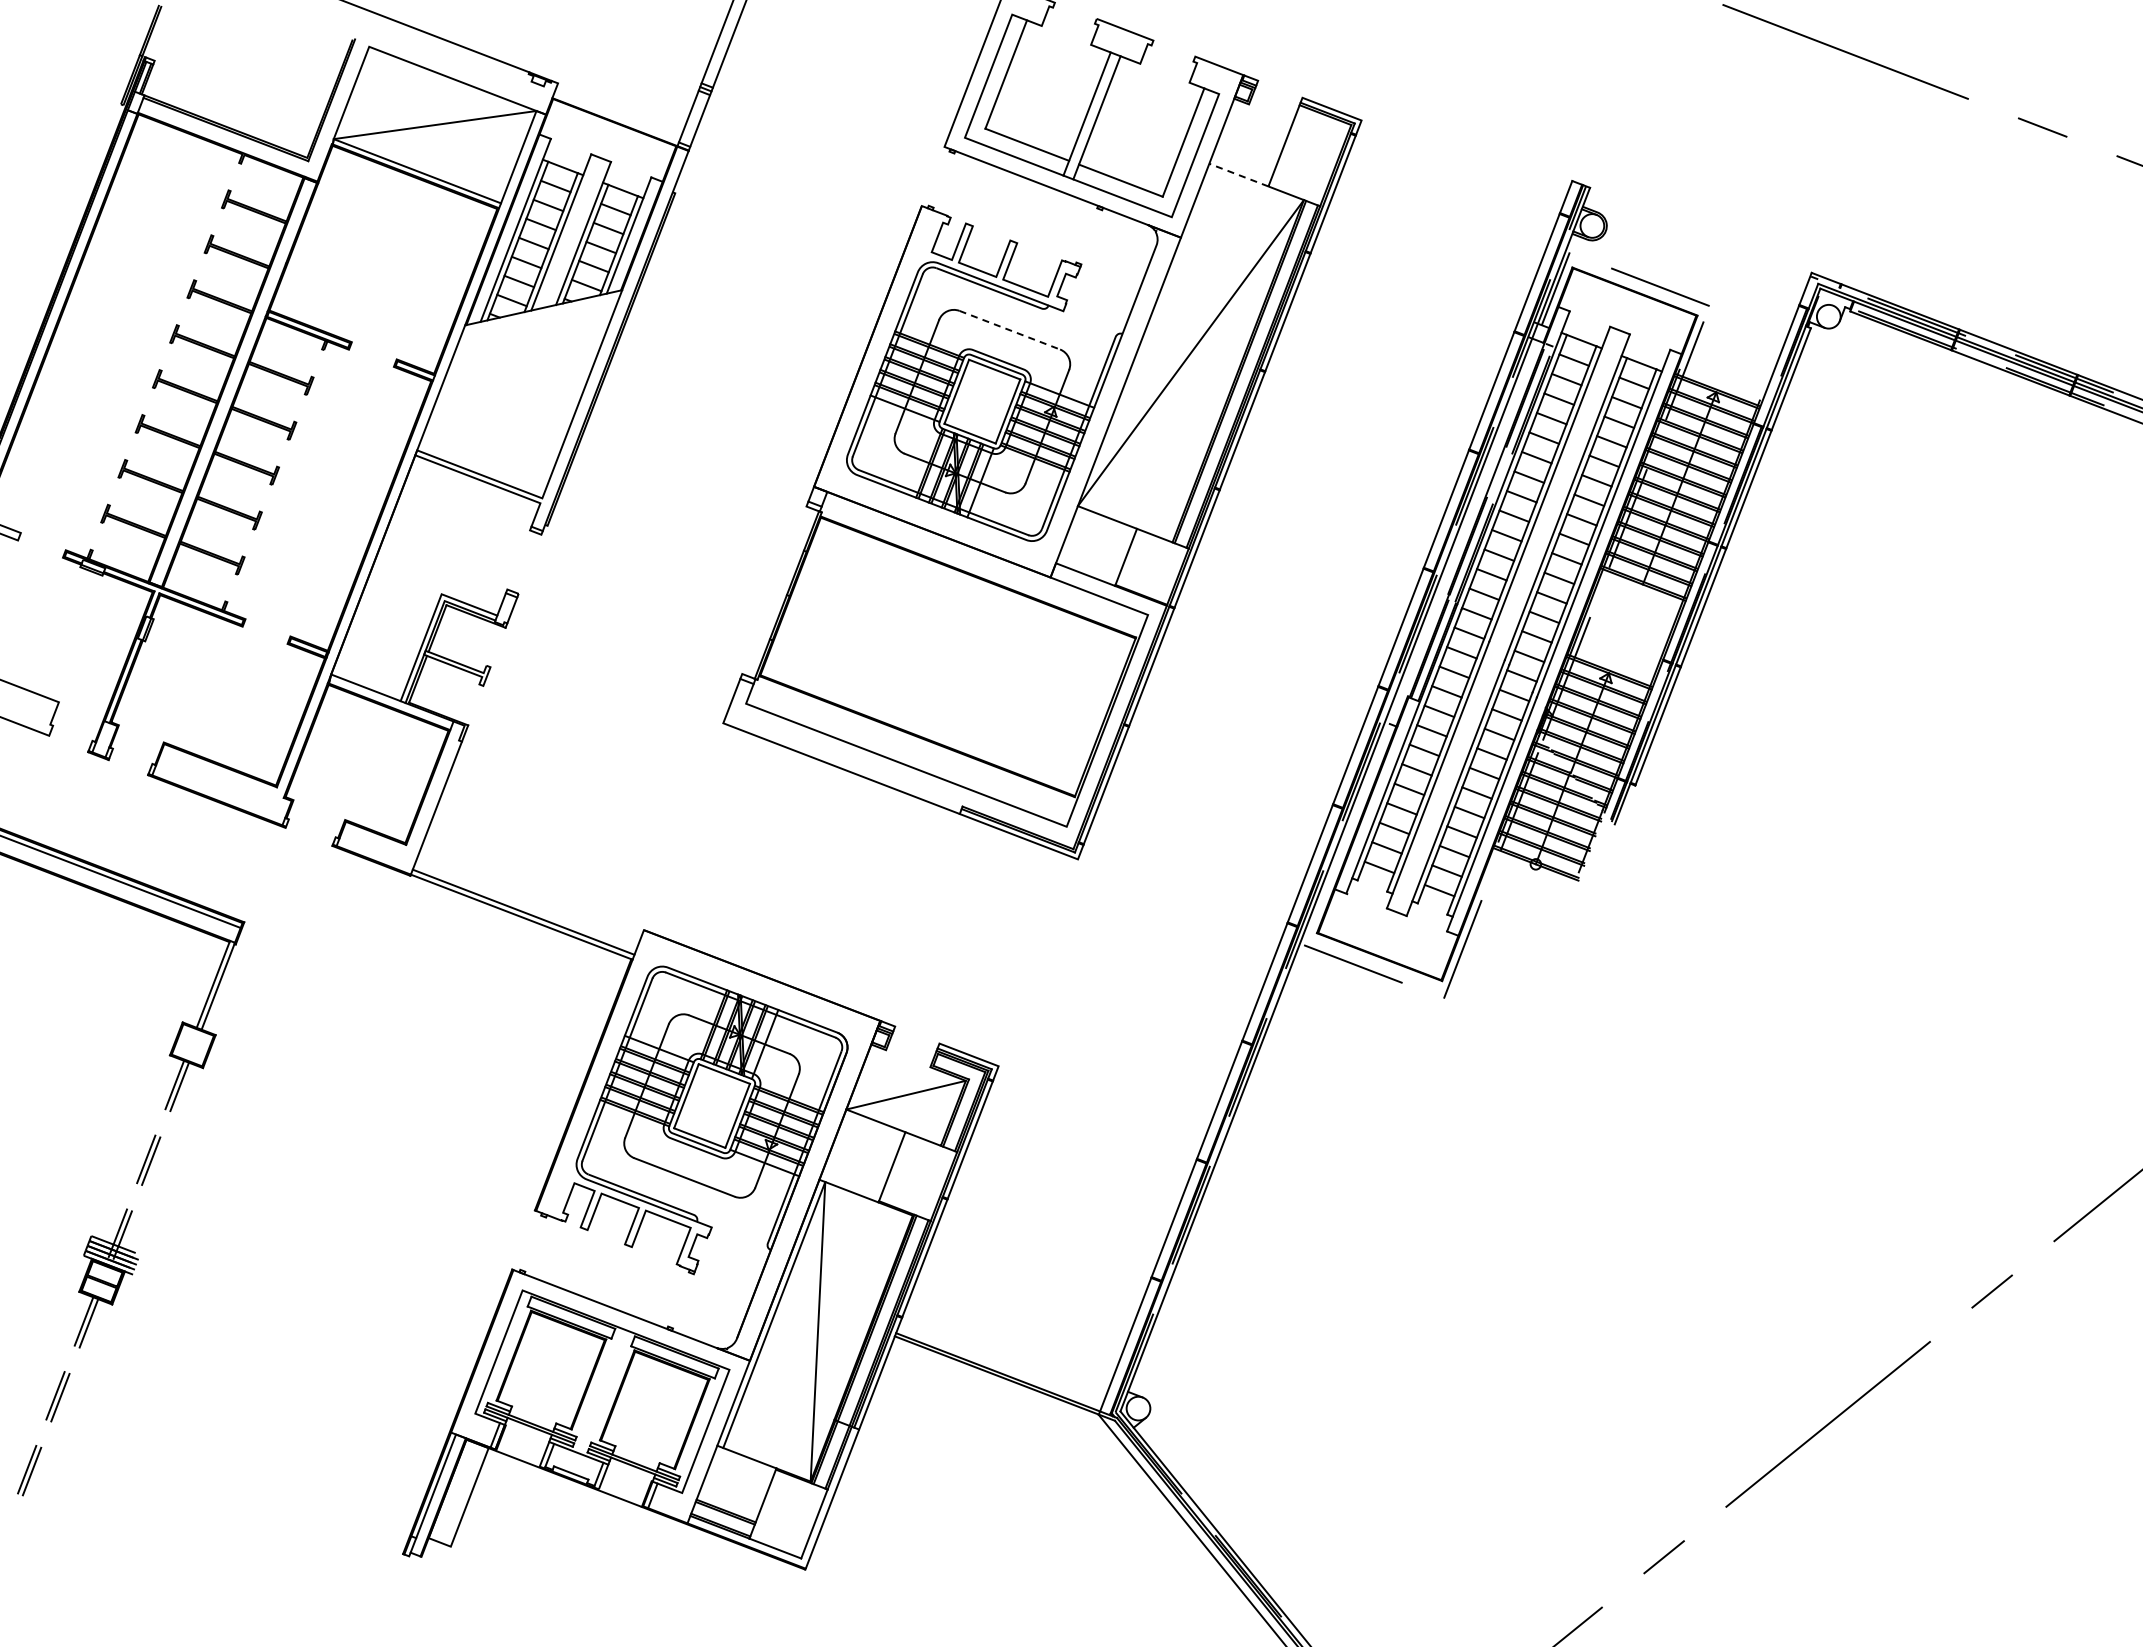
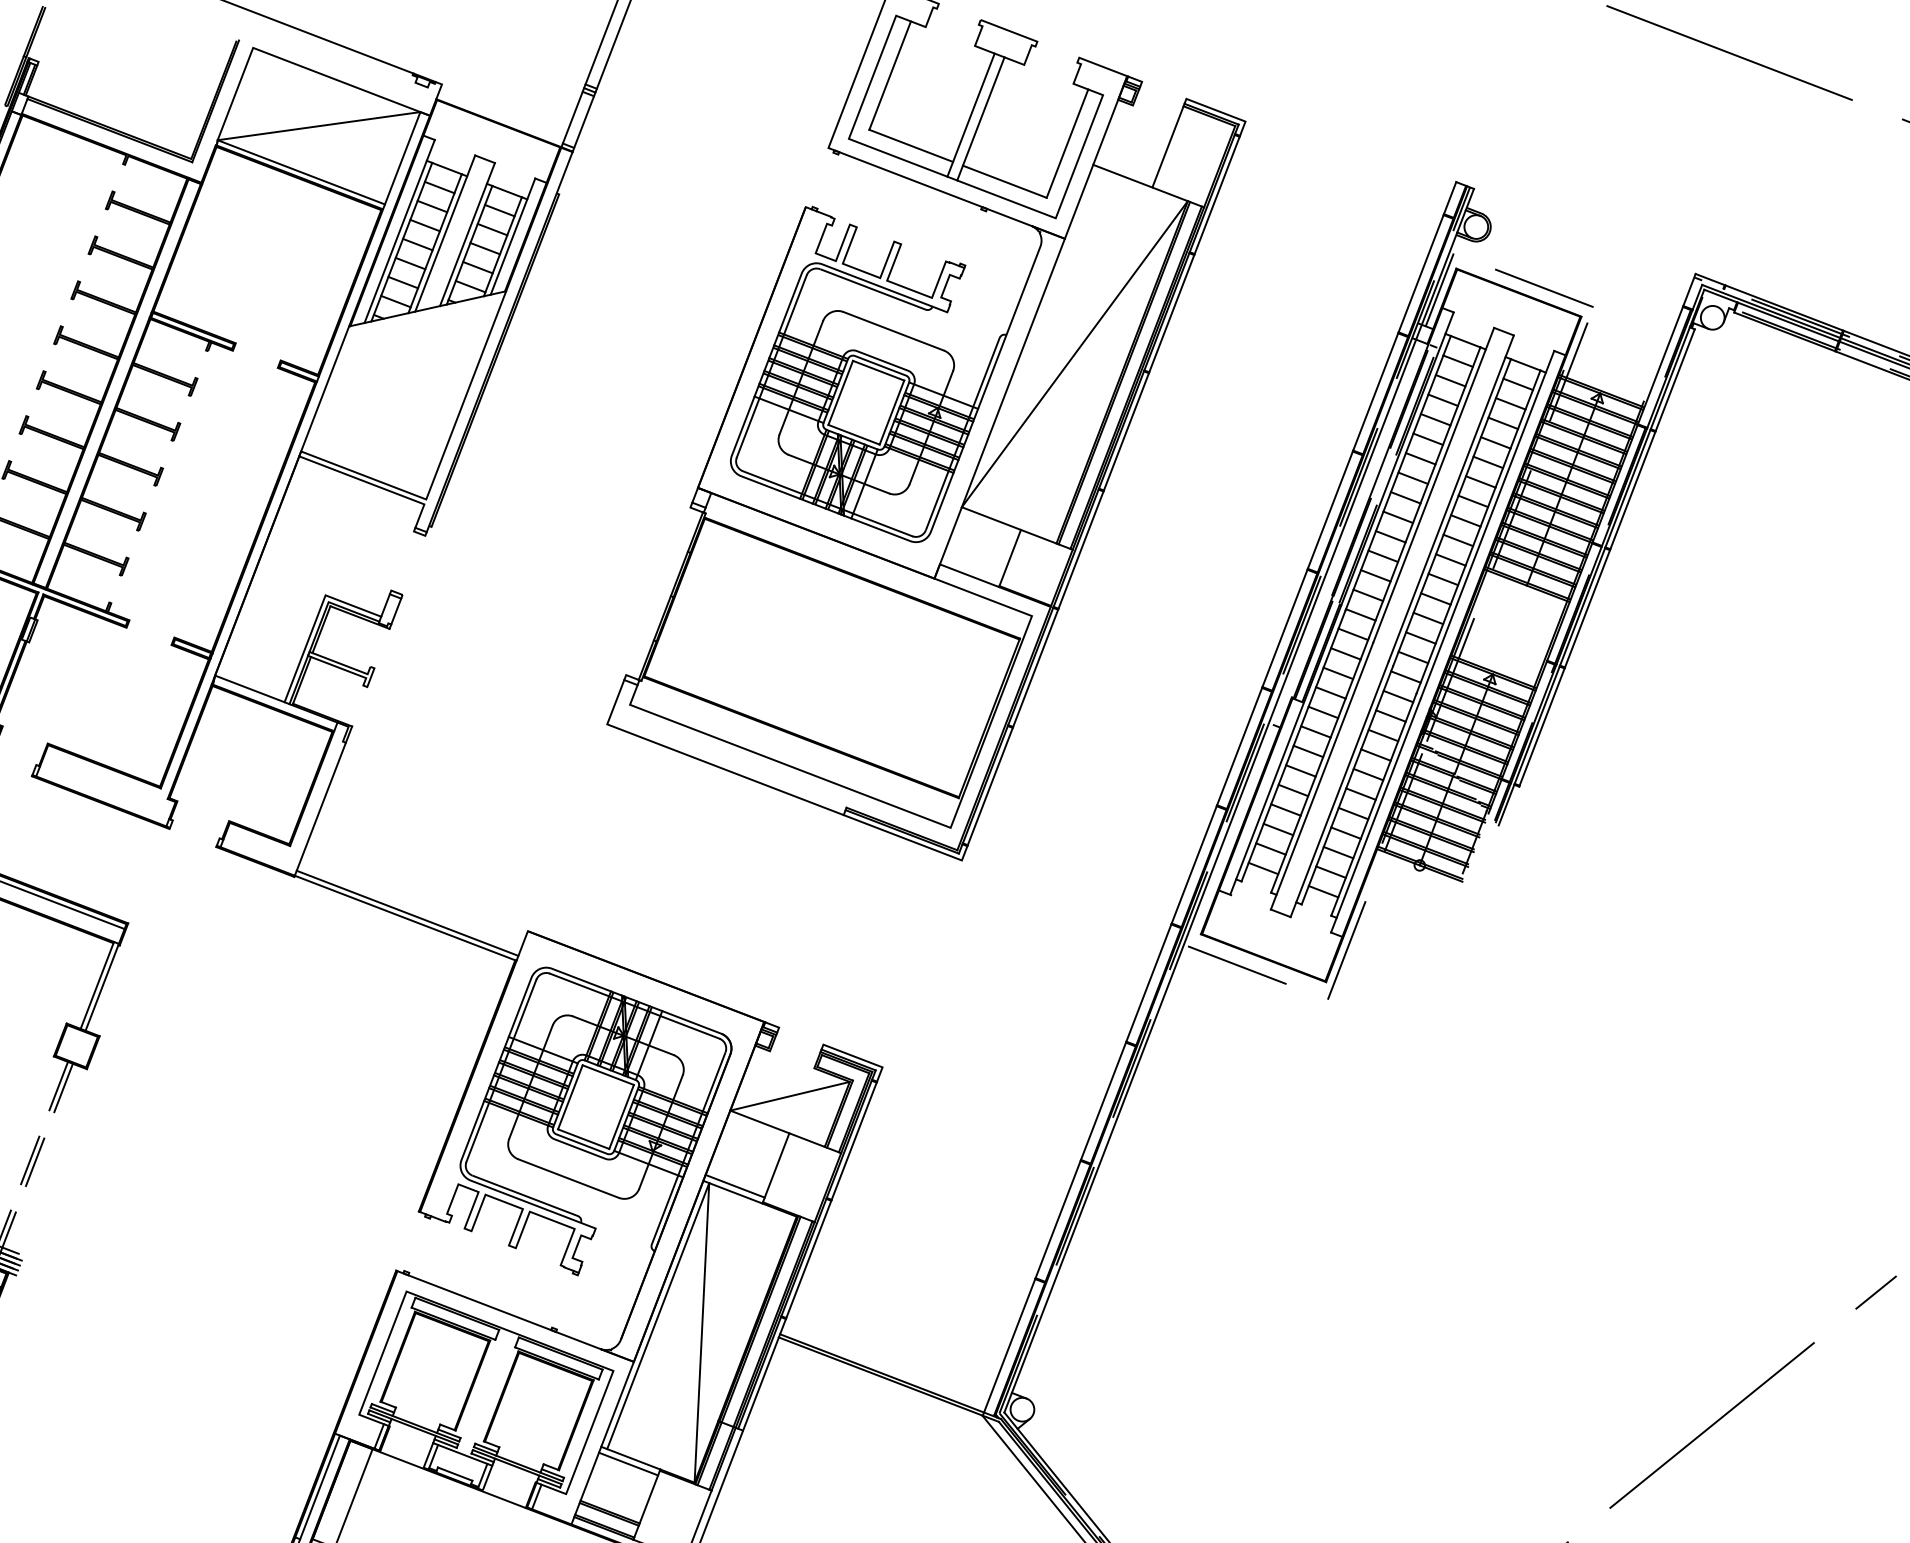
line: (1238, 175) -> (1122, 176), dashed -> solid
line: (1009, 330) -> (893, 331), dashed -> solid
line: (850, 1184) -> (734, 1185), added
line: (744, 1462) -> (628, 1463), added

